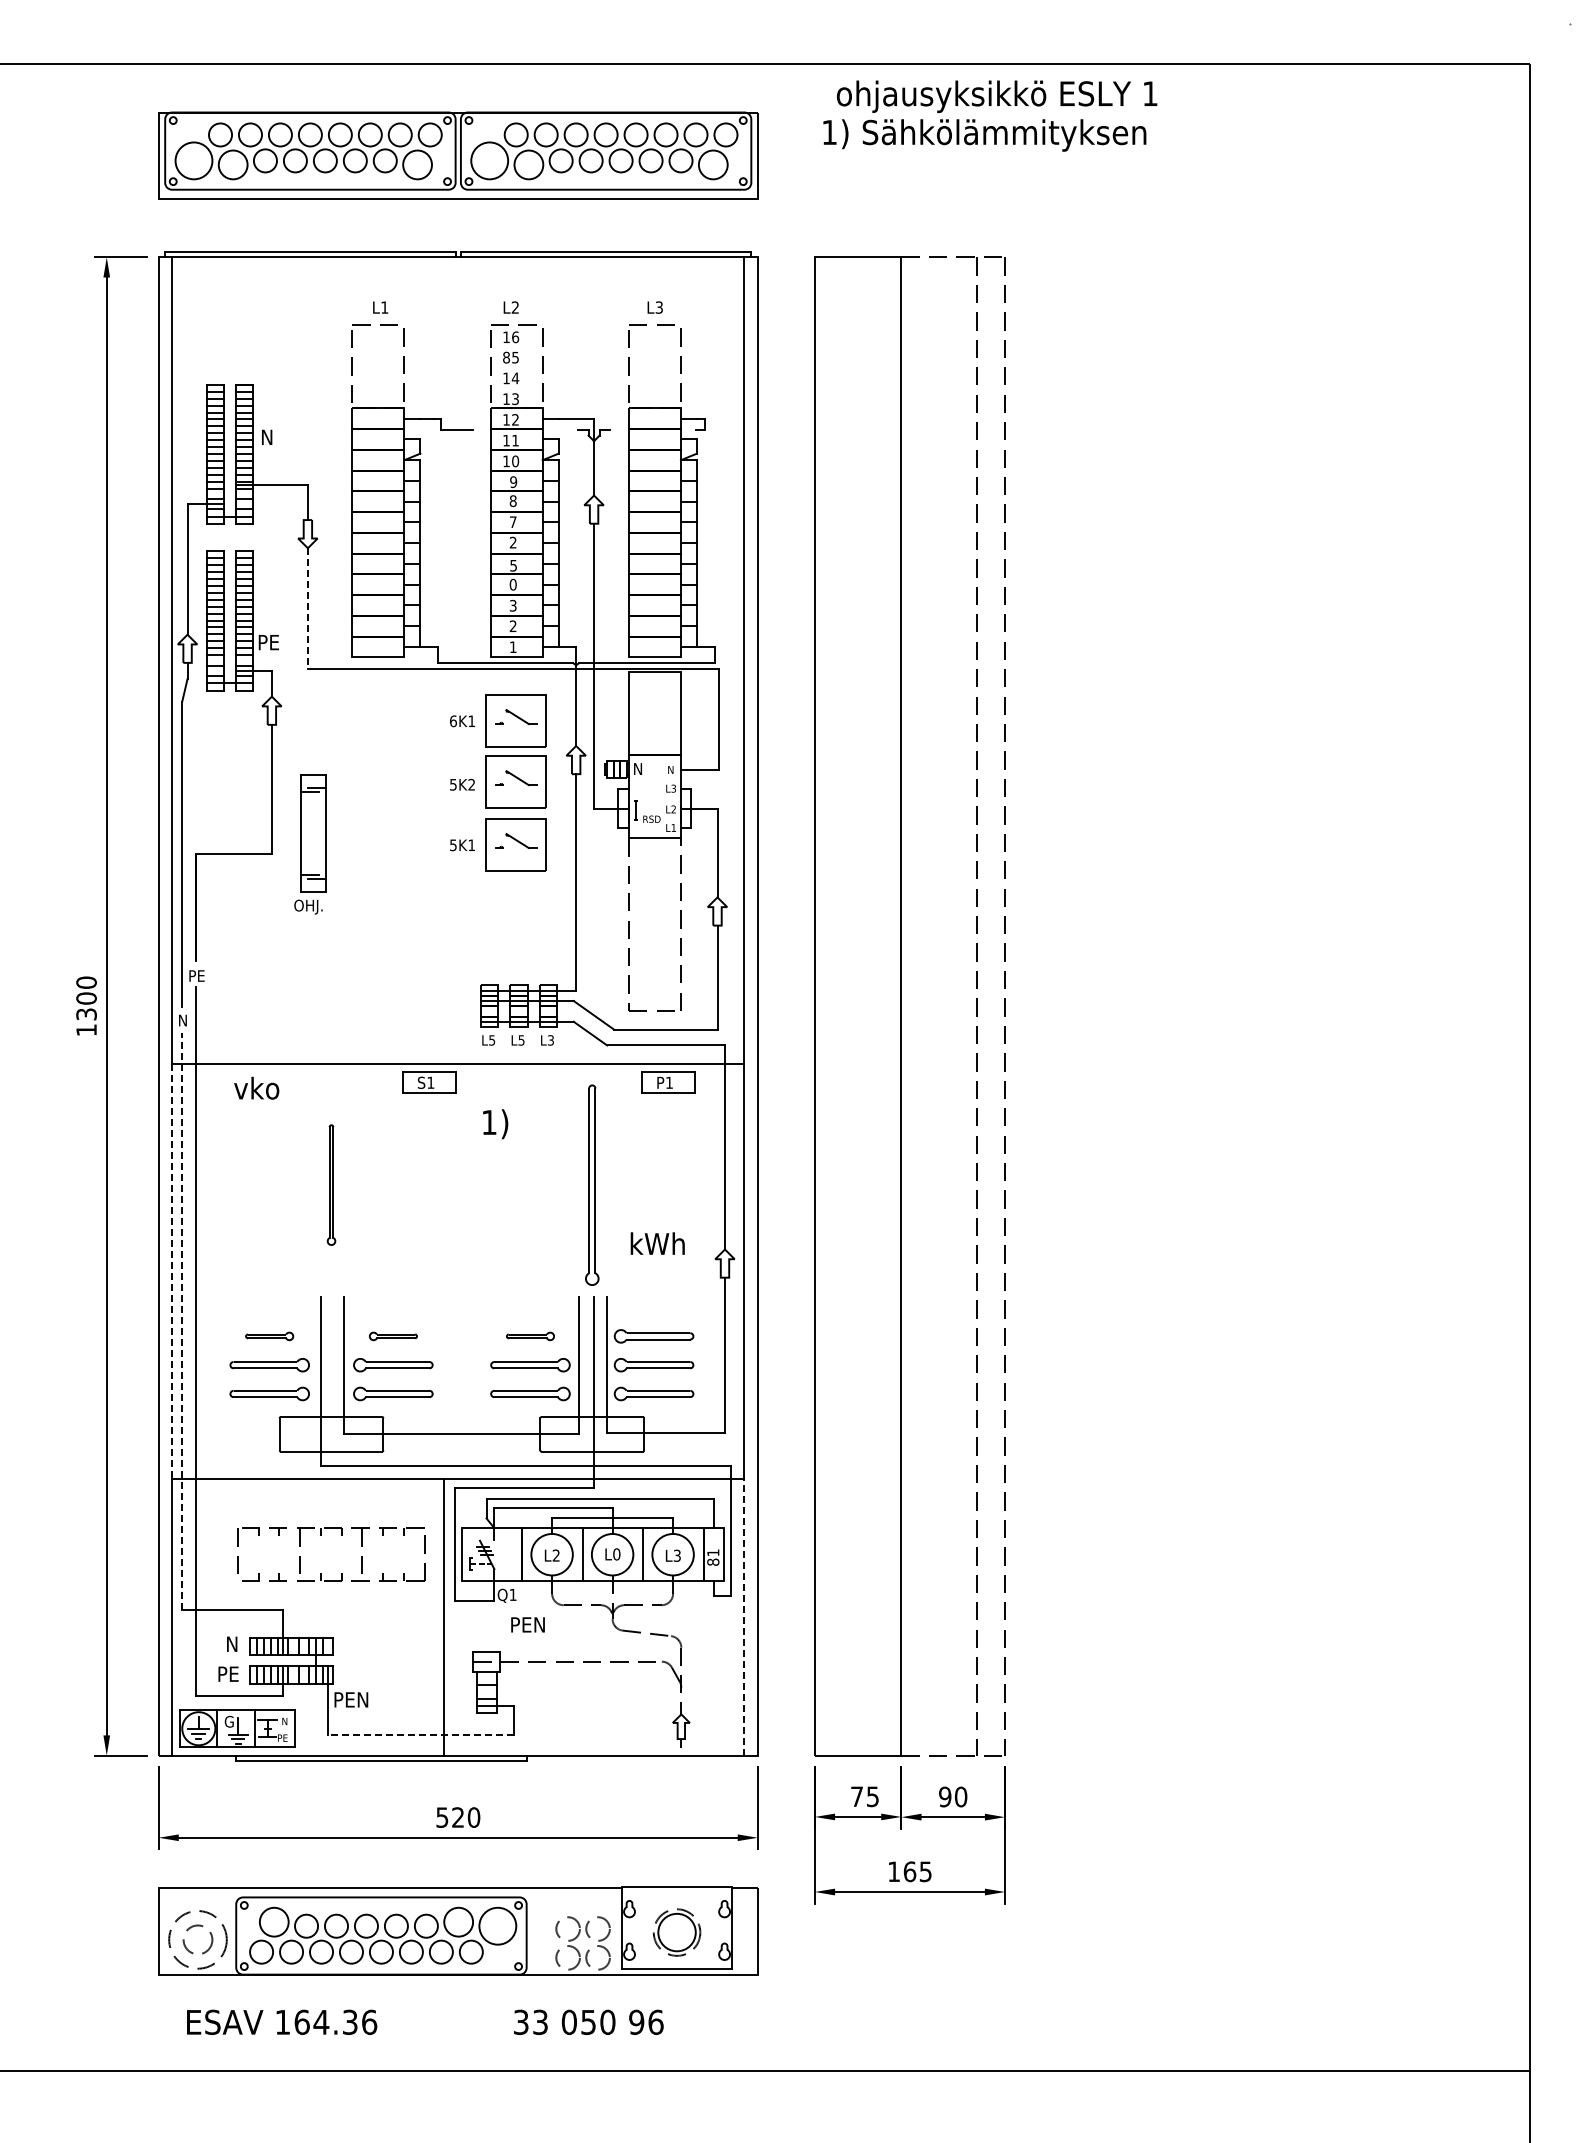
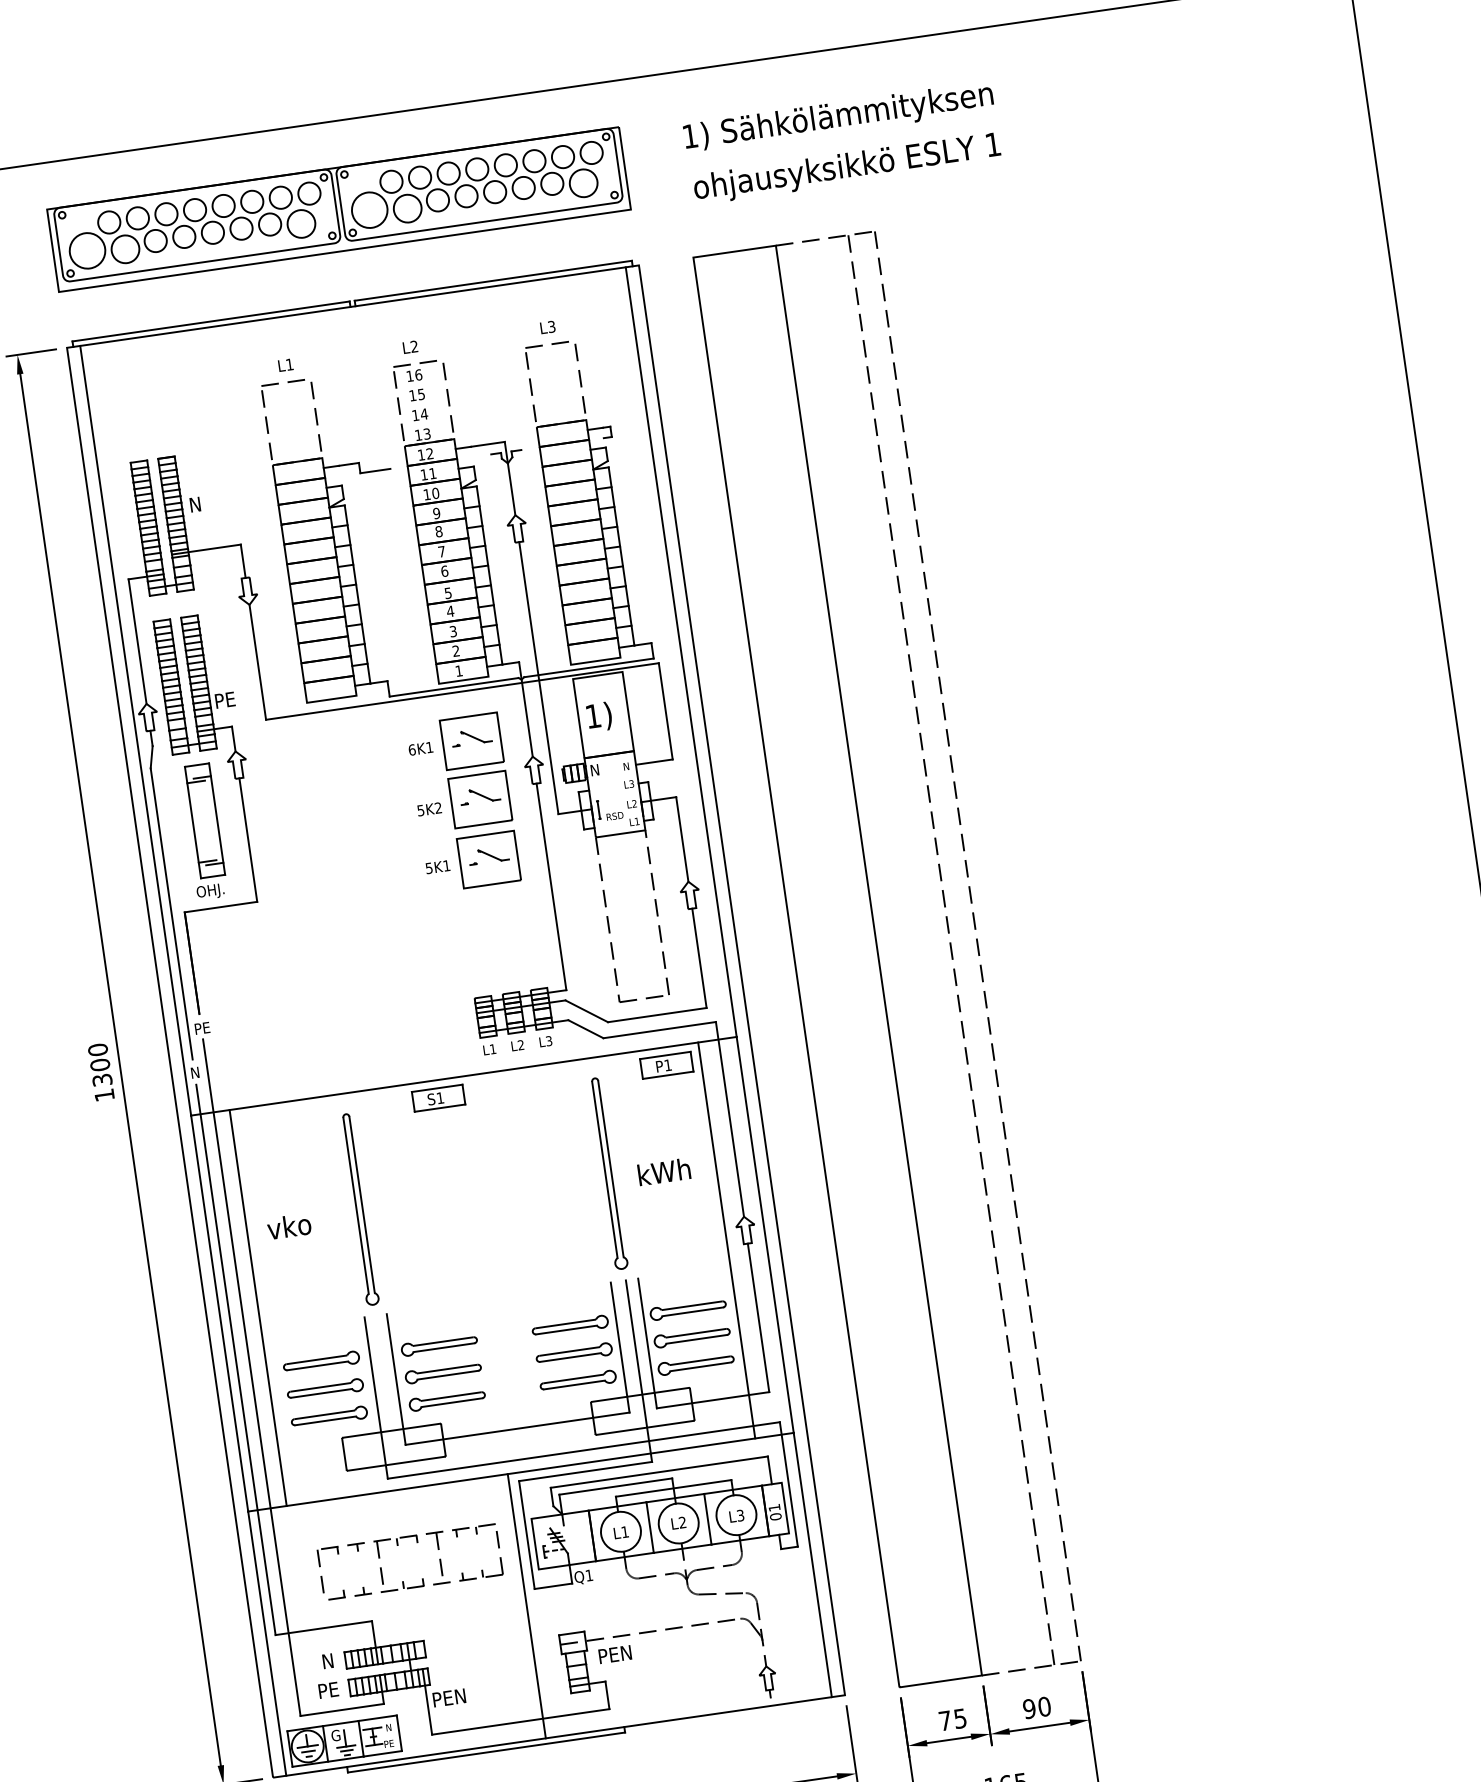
text: (997, 96) -> (847, 168), moved
text: (506, 357) -> (412, 395), 85 -> 15
text: (512, 542) -> (443, 571), 2 -> 6
text: (512, 584) -> (449, 611), 0 -> 4
line: (307, 608) -> (257, 662), dashed -> solid
part: (310, 844) -> (203, 831), moved
text: (492, 1040) -> (493, 1049), L5 -> L1
text: (521, 1040) -> (521, 1045), L5 -> L2
text: (256, 1087) -> (288, 1225), moved
text: (495, 1124) -> (599, 717), moved
part: (331, 1184) -> (359, 1208), size x1.67
text: (657, 1243) -> (663, 1171), moved
line: (212, 1270) -> (257, 1307), added
line: (703, 1270) -> (726, 1239), added
line: (172, 1271) -> (219, 1313), dashed -> solid
line: (182, 1320) -> (236, 1359), dashed -> solid
part: (269, 1336) -> (321, 1362), size x1.67
part: (393, 1336) -> (439, 1345), size x1.67
part: (530, 1336) -> (570, 1326), size x1.67
text: (616, 1554) -> (682, 1522), L0 -> L2
text: (555, 1555) -> (624, 1532), L2 -> L1
text: (713, 1561) -> (775, 1516), 81 -> 01
line: (744, 1616) -> (813, 1564), dashed -> solid
text: (527, 1624) -> (614, 1654), moved
line: (421, 1735) -> (521, 1722), dashed -> solid

